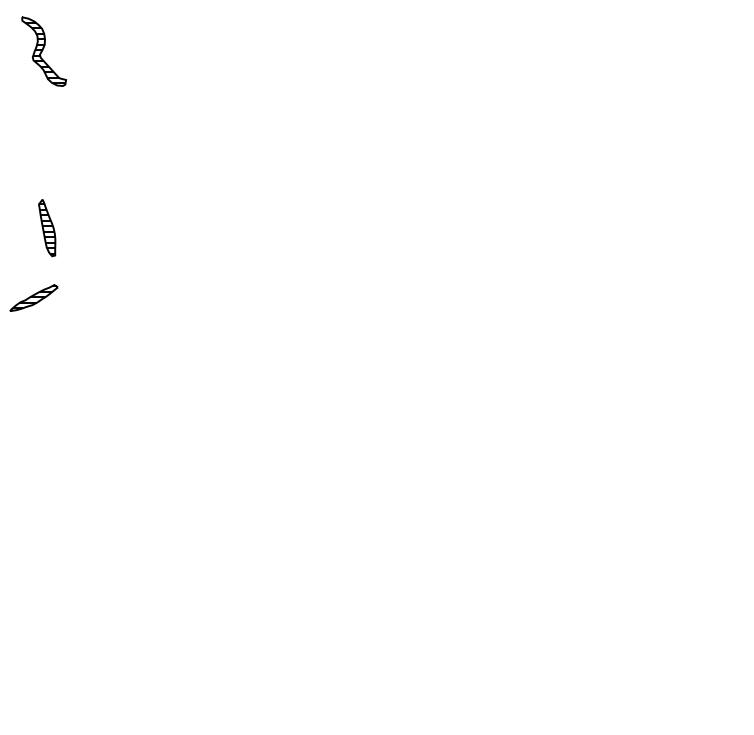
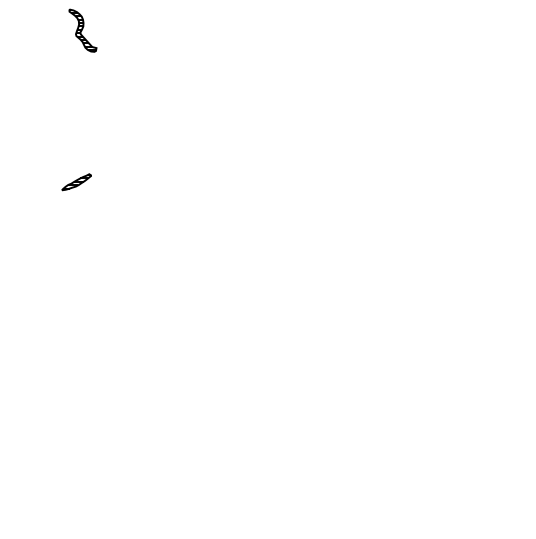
part: (46, 228) -> (84, 139), removed

